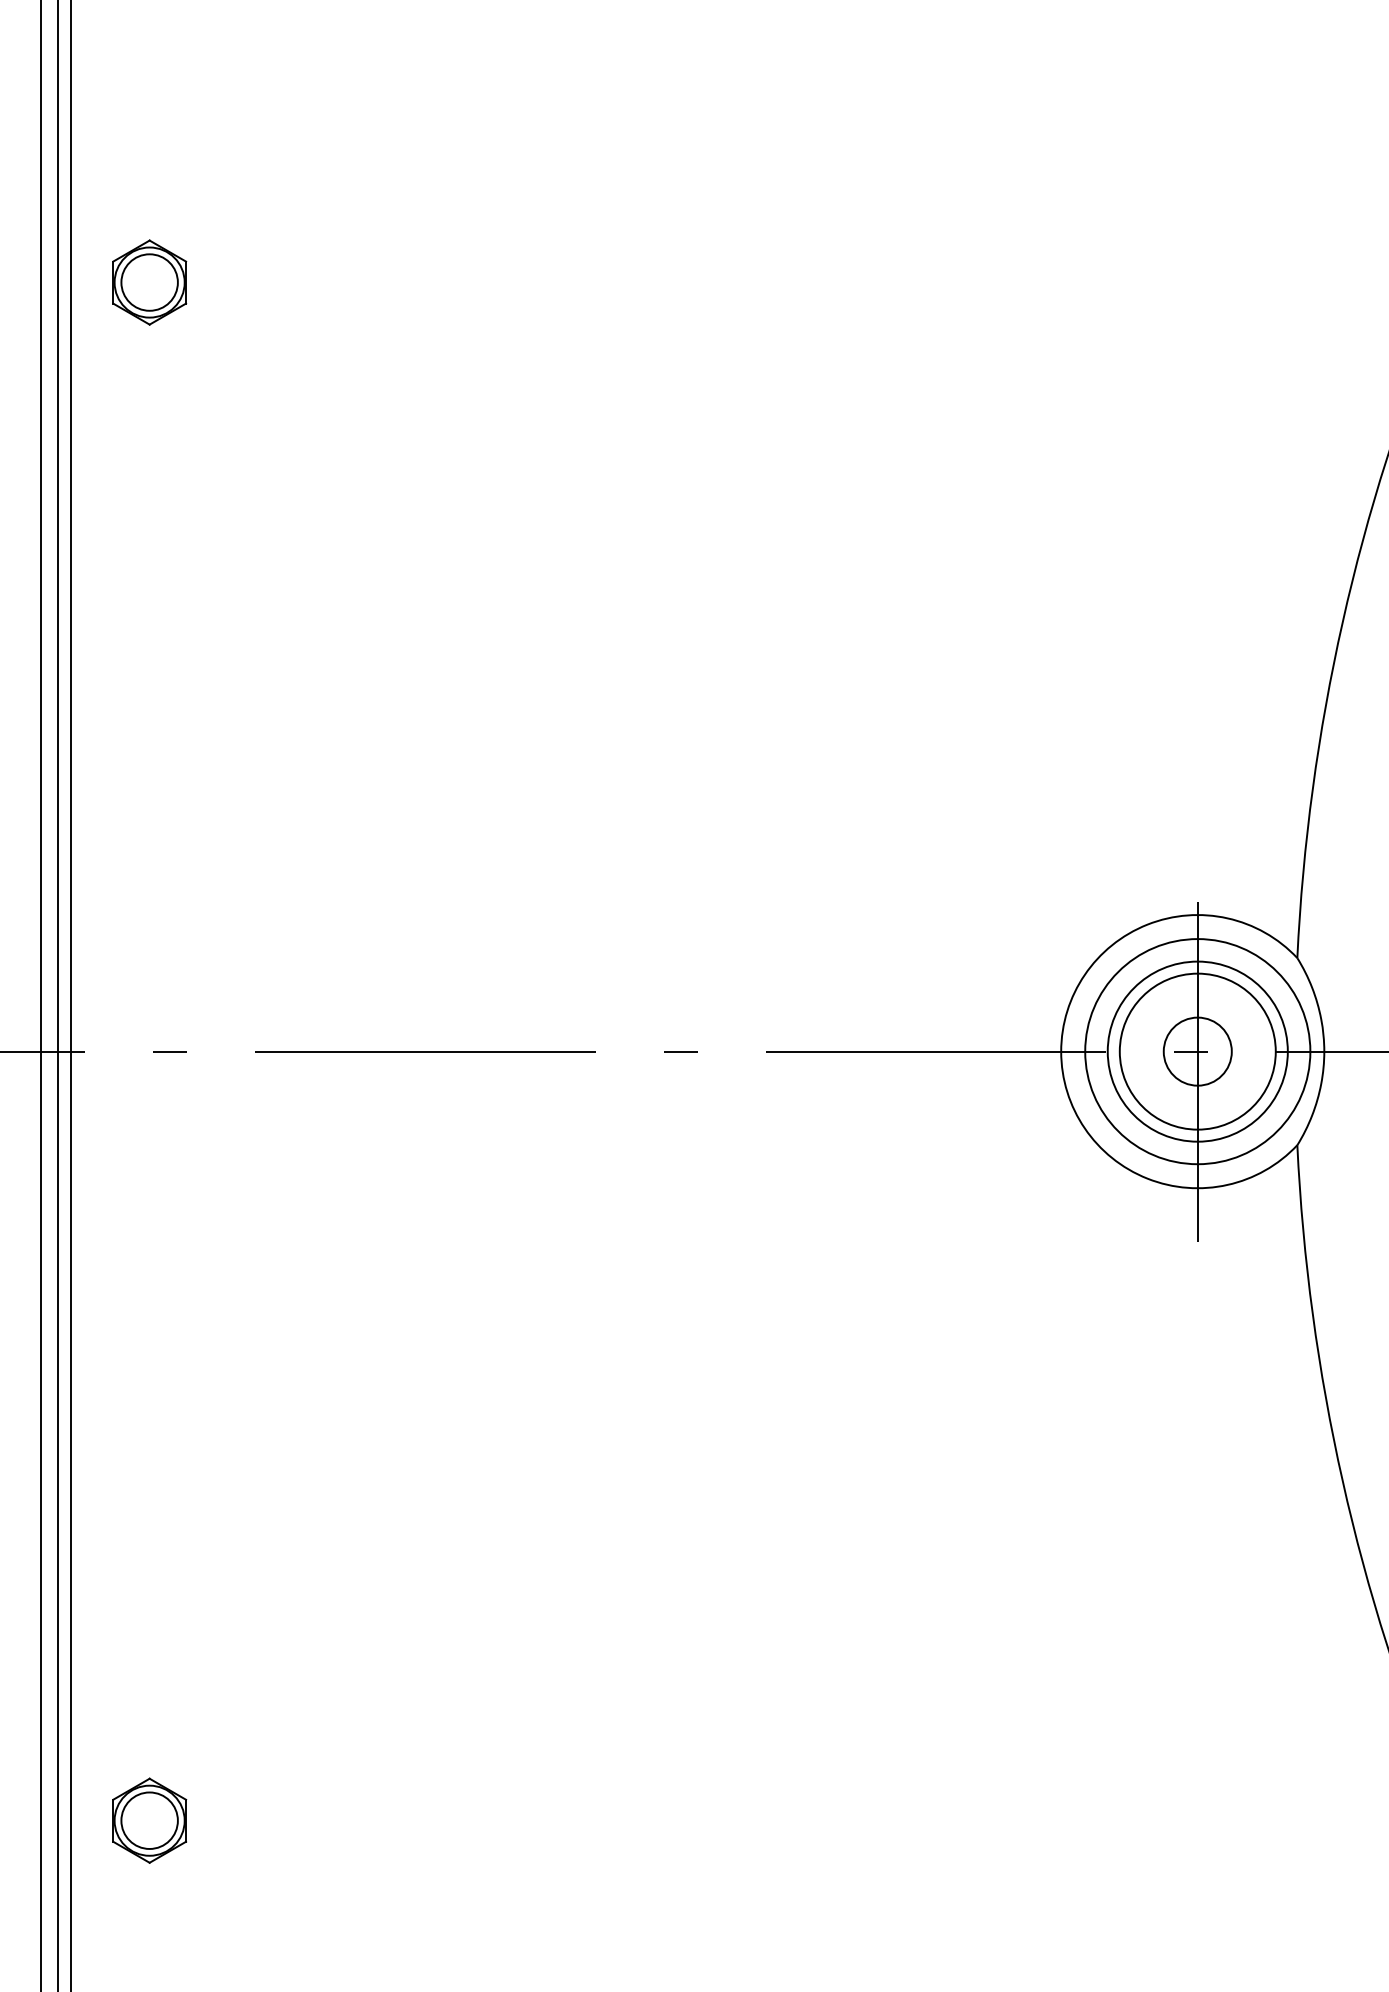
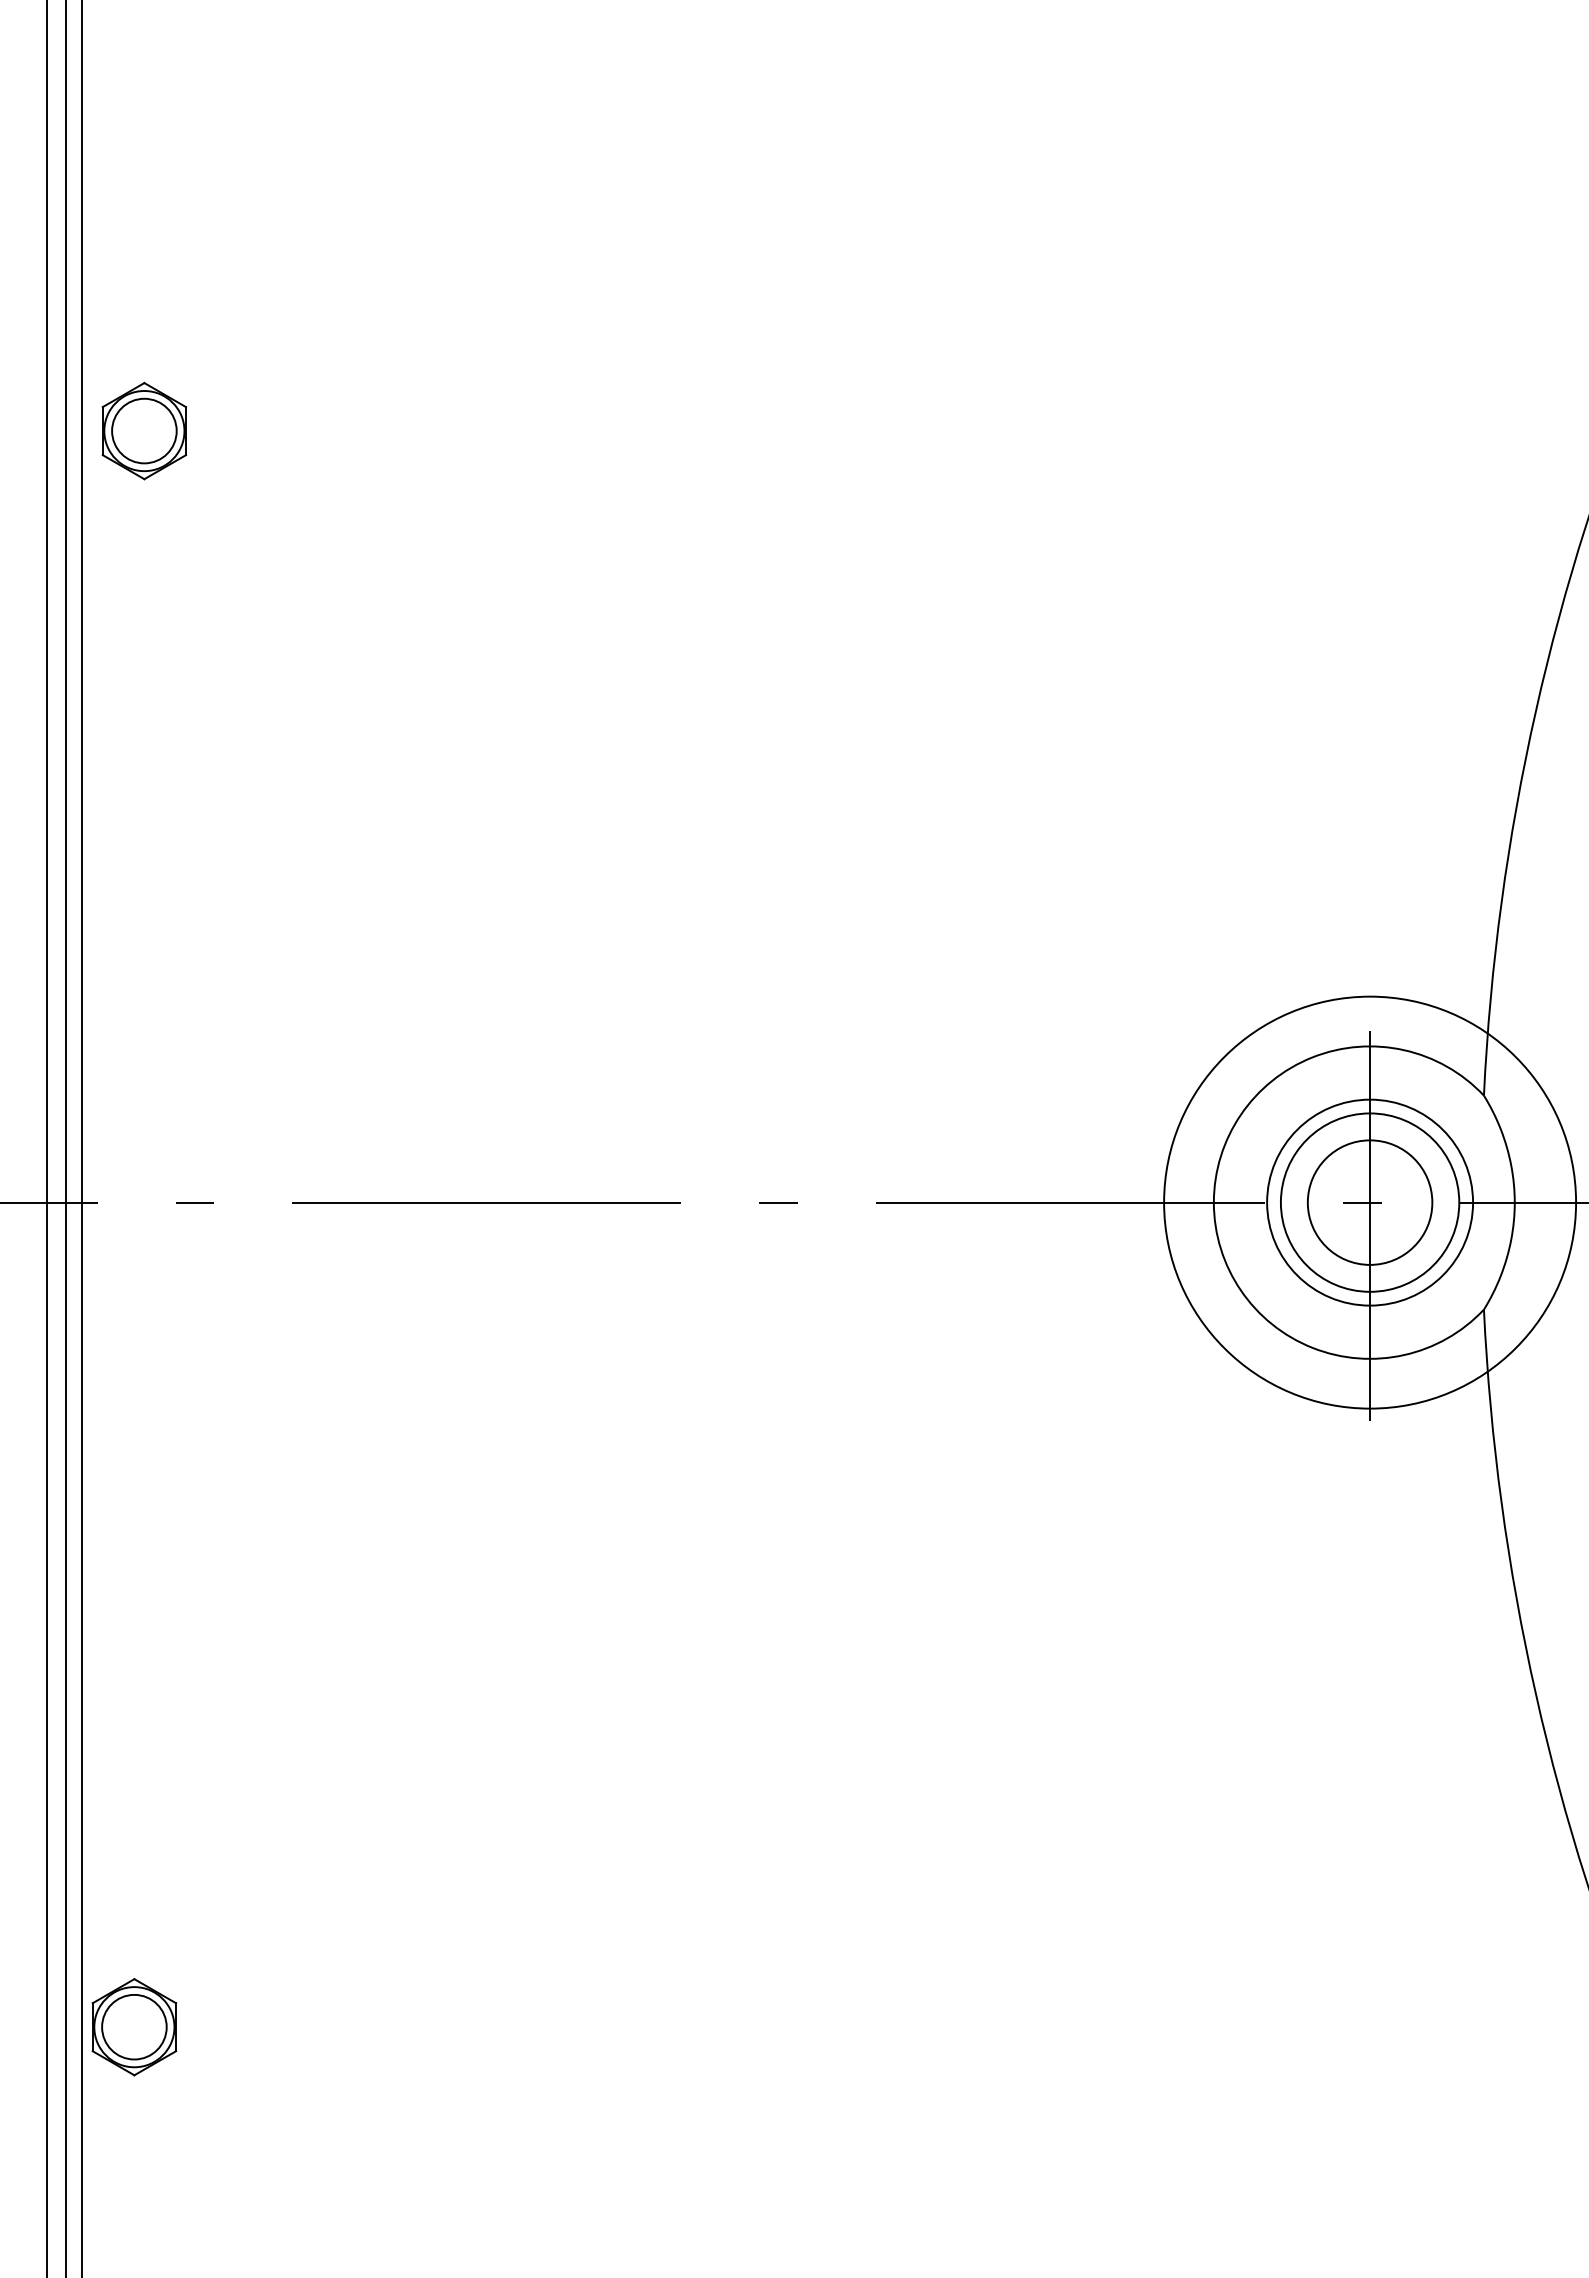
part: (149, 282) -> (144, 430), moved
circle: (1197, 1051) -> (1369, 1202), size x1.6
circle: (1198, 1051) -> (1370, 1202), size x1.6
part: (149, 1820) -> (134, 2027), moved

